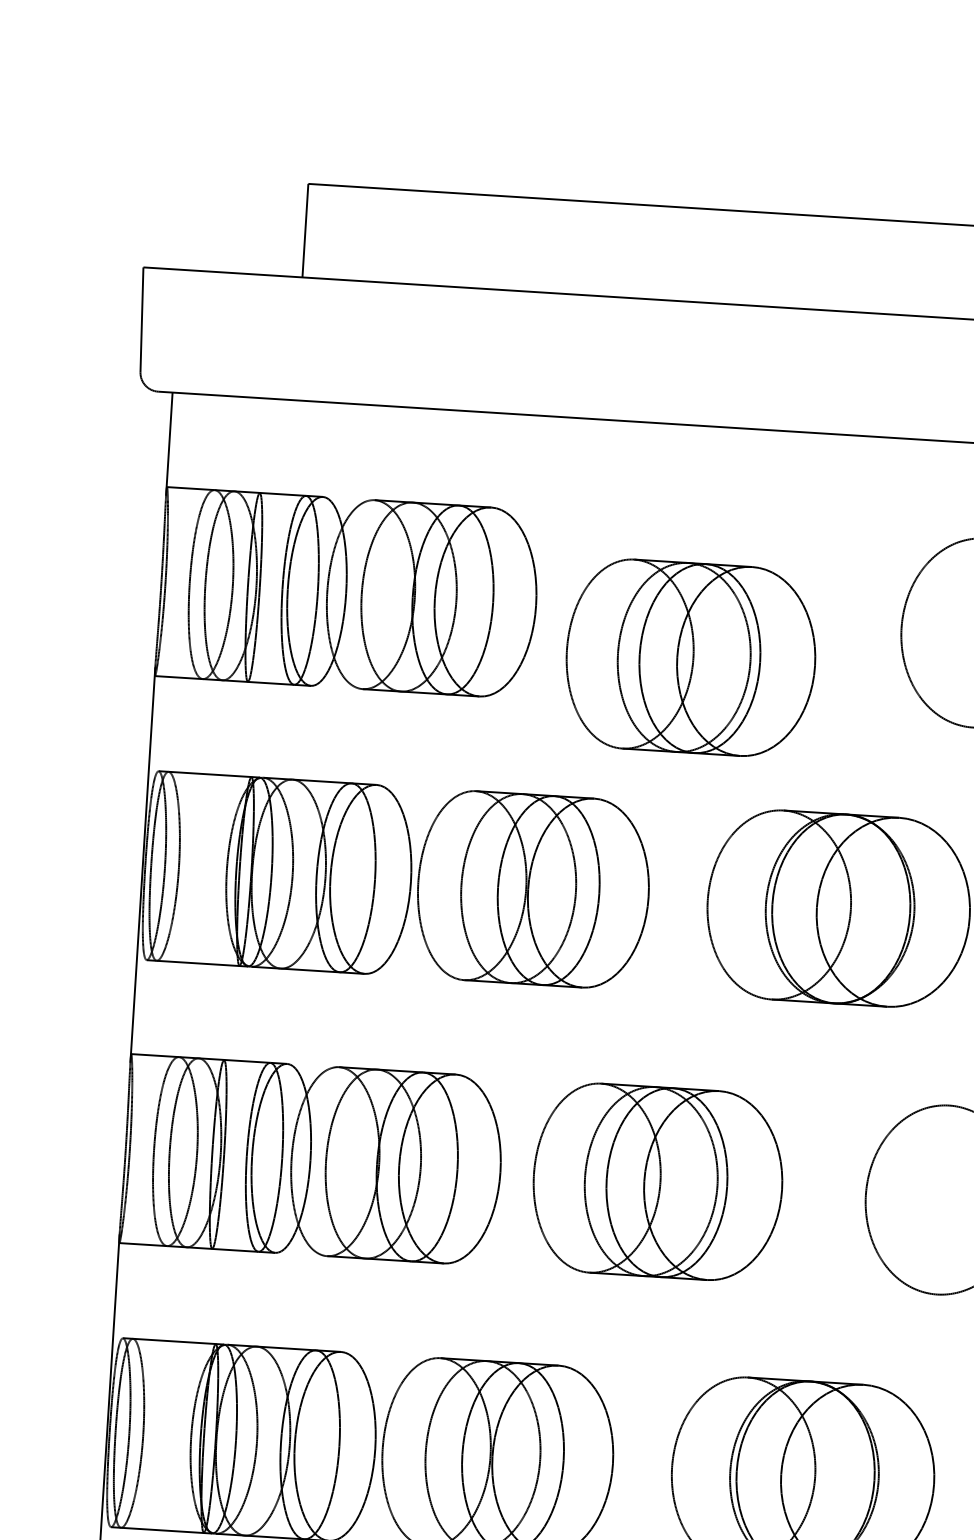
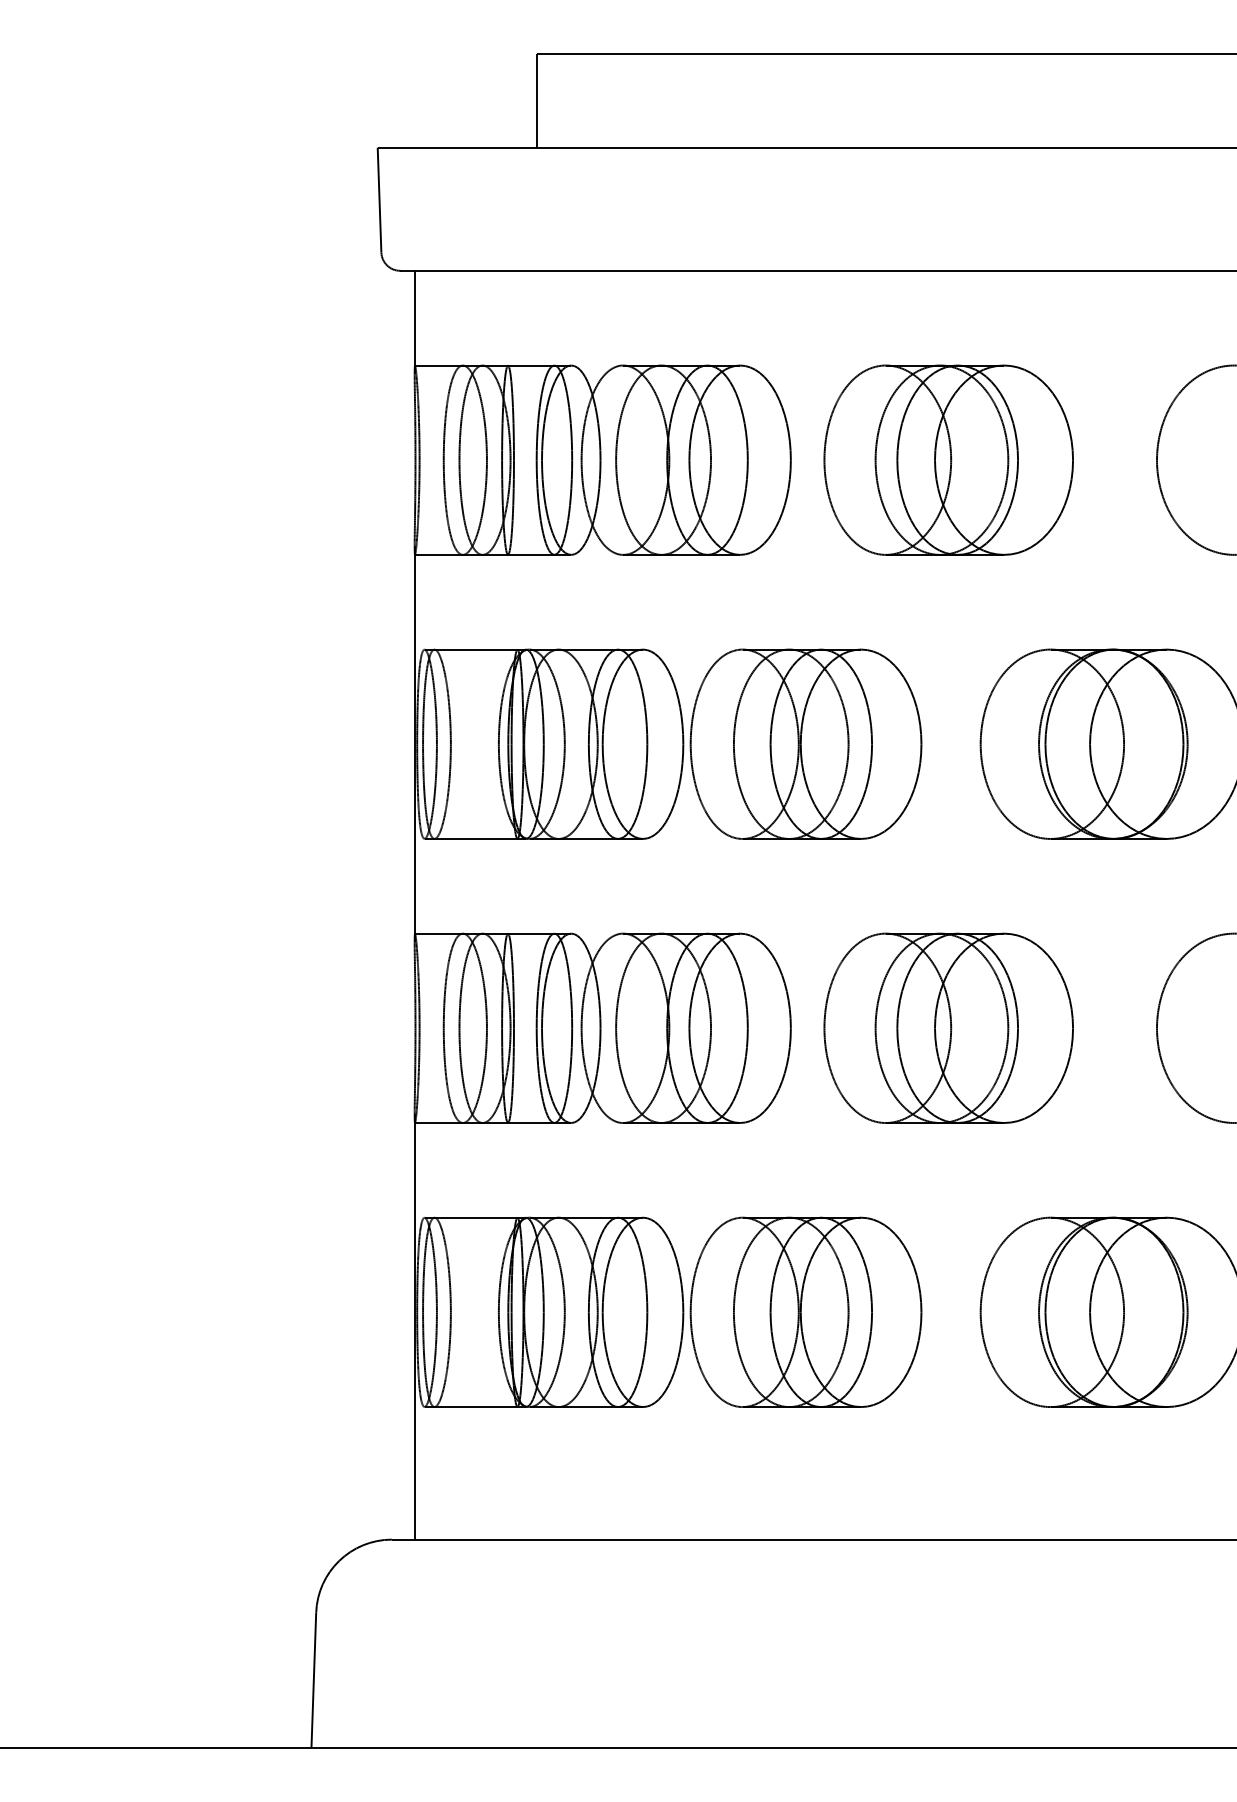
part: (690, 657) -> (948, 459), moved

